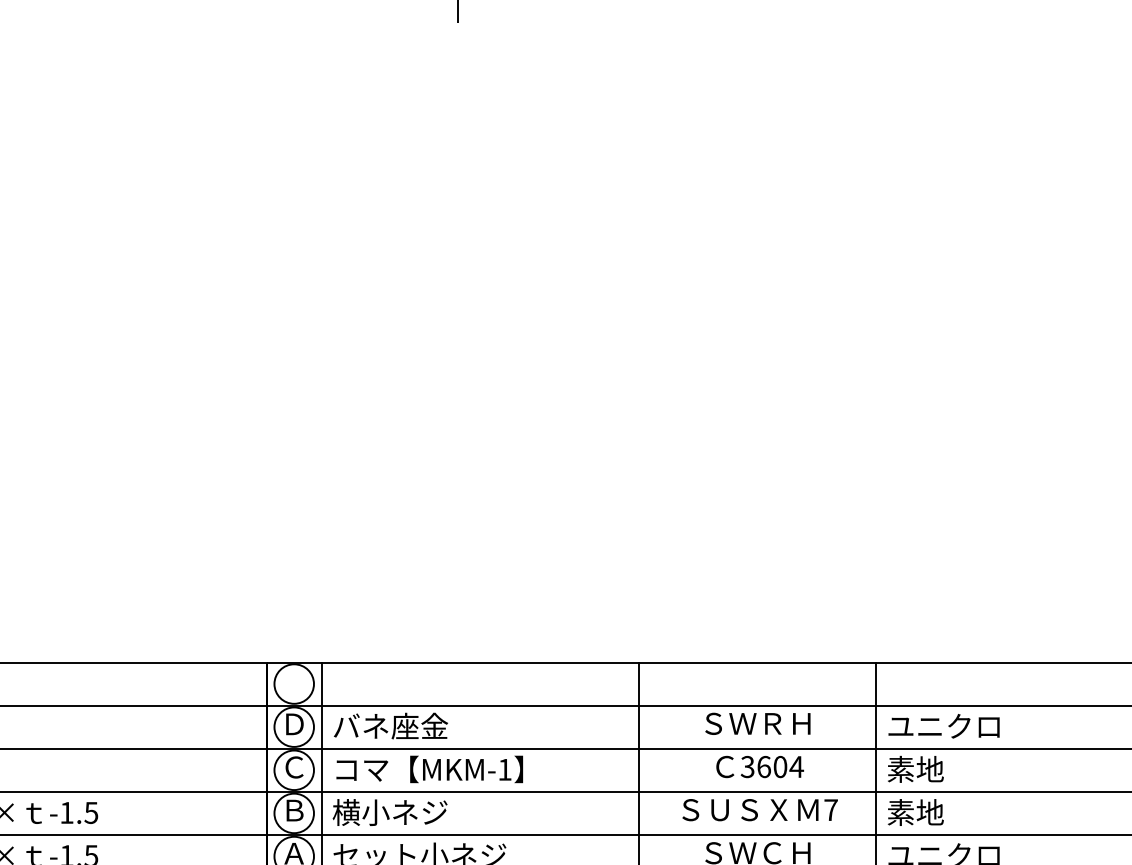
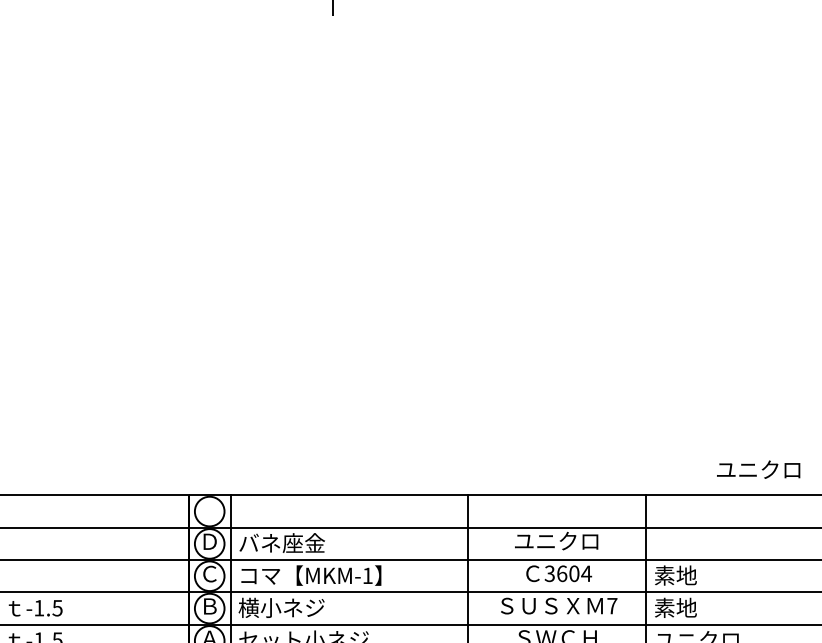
text: (756, 723) -> (556, 541), ＳＷＲＨ -> ユニクロ
text: (943, 726) -> (758, 469), moved

